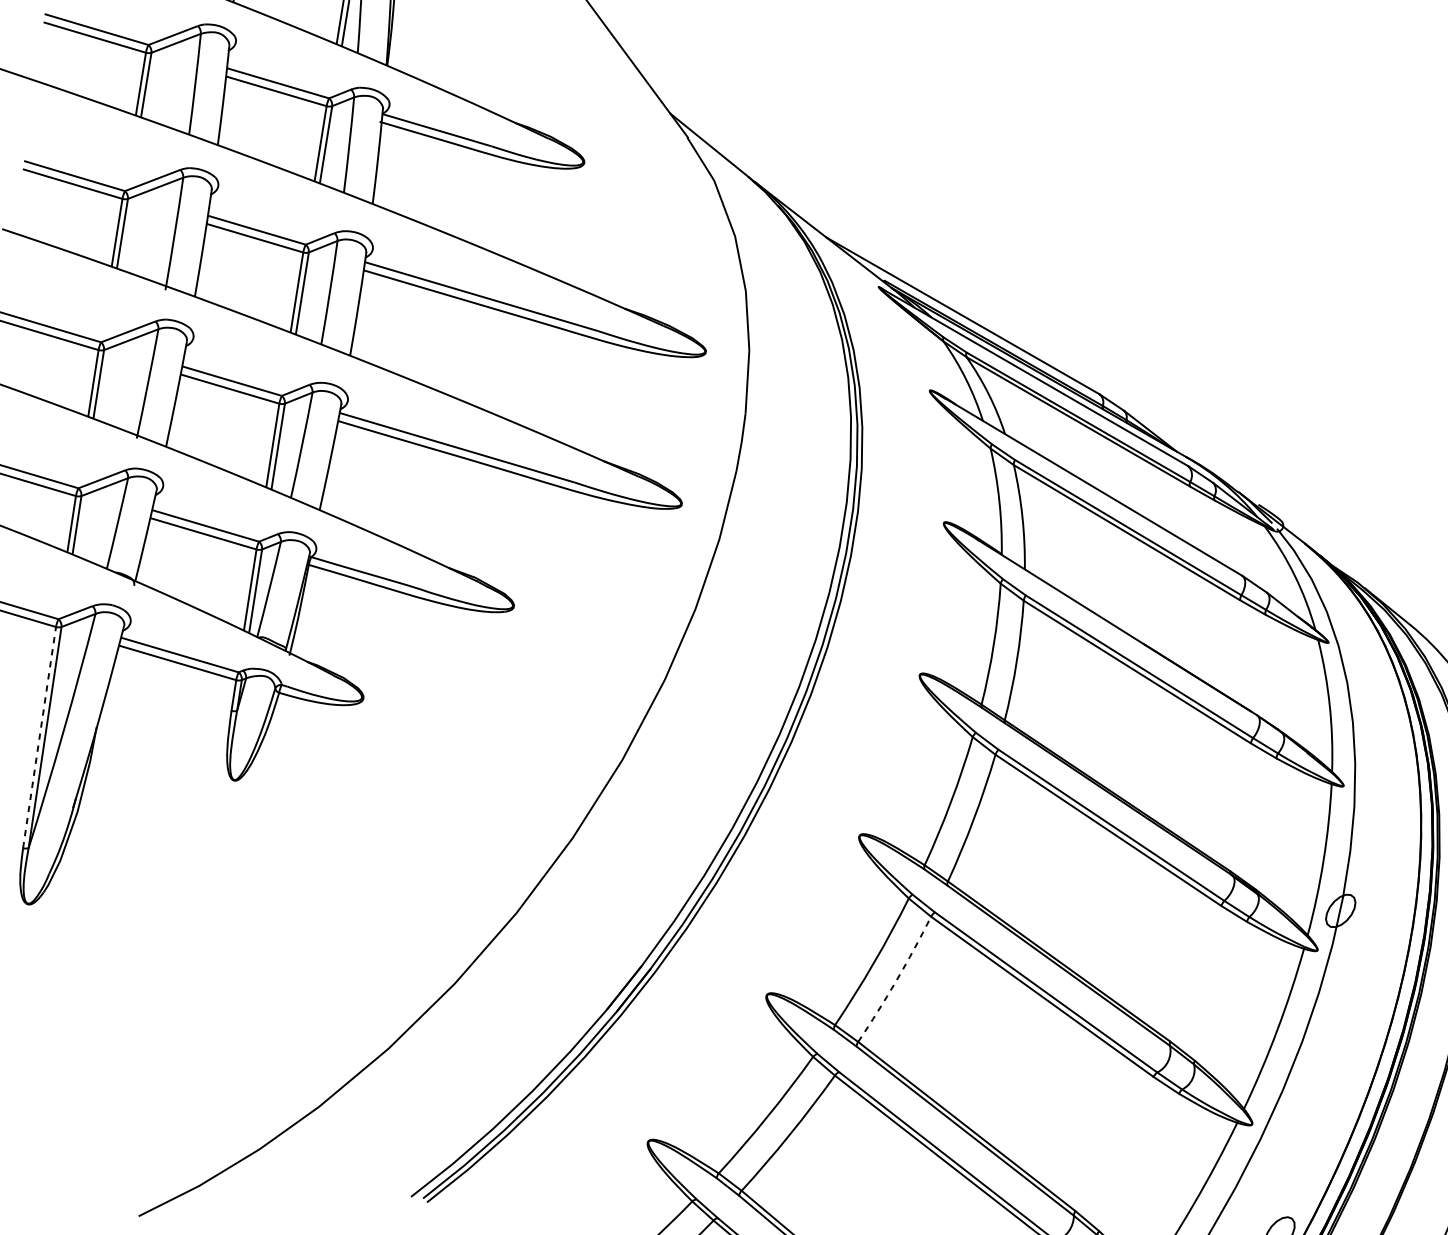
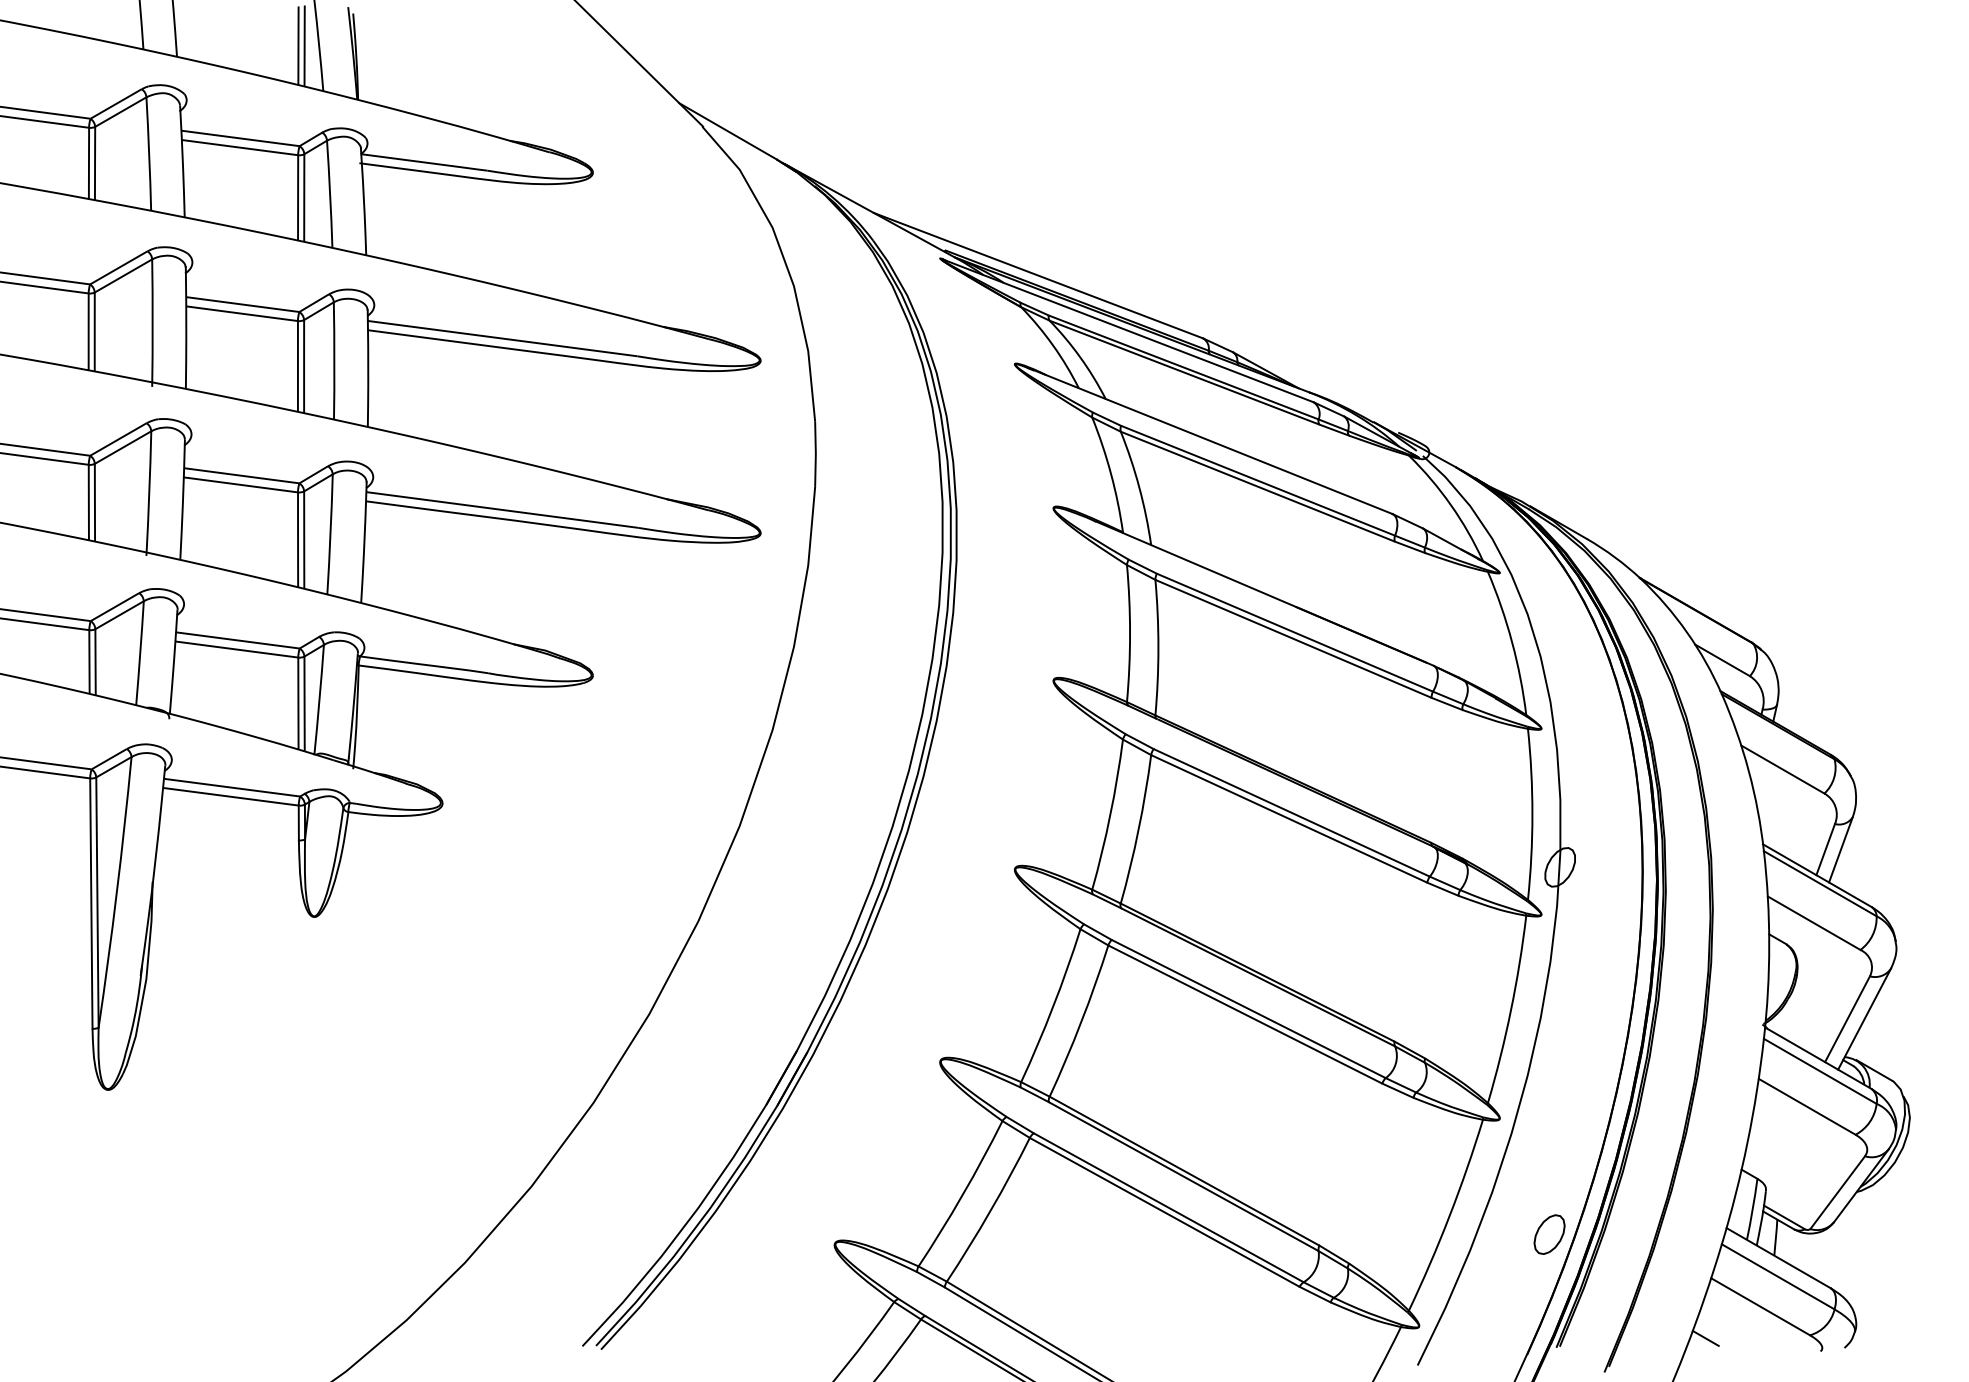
line: (39, 737) -> (91, 903), dashed -> solid
arc: (896, 980) -> (1081, 1021), dashed -> solid

